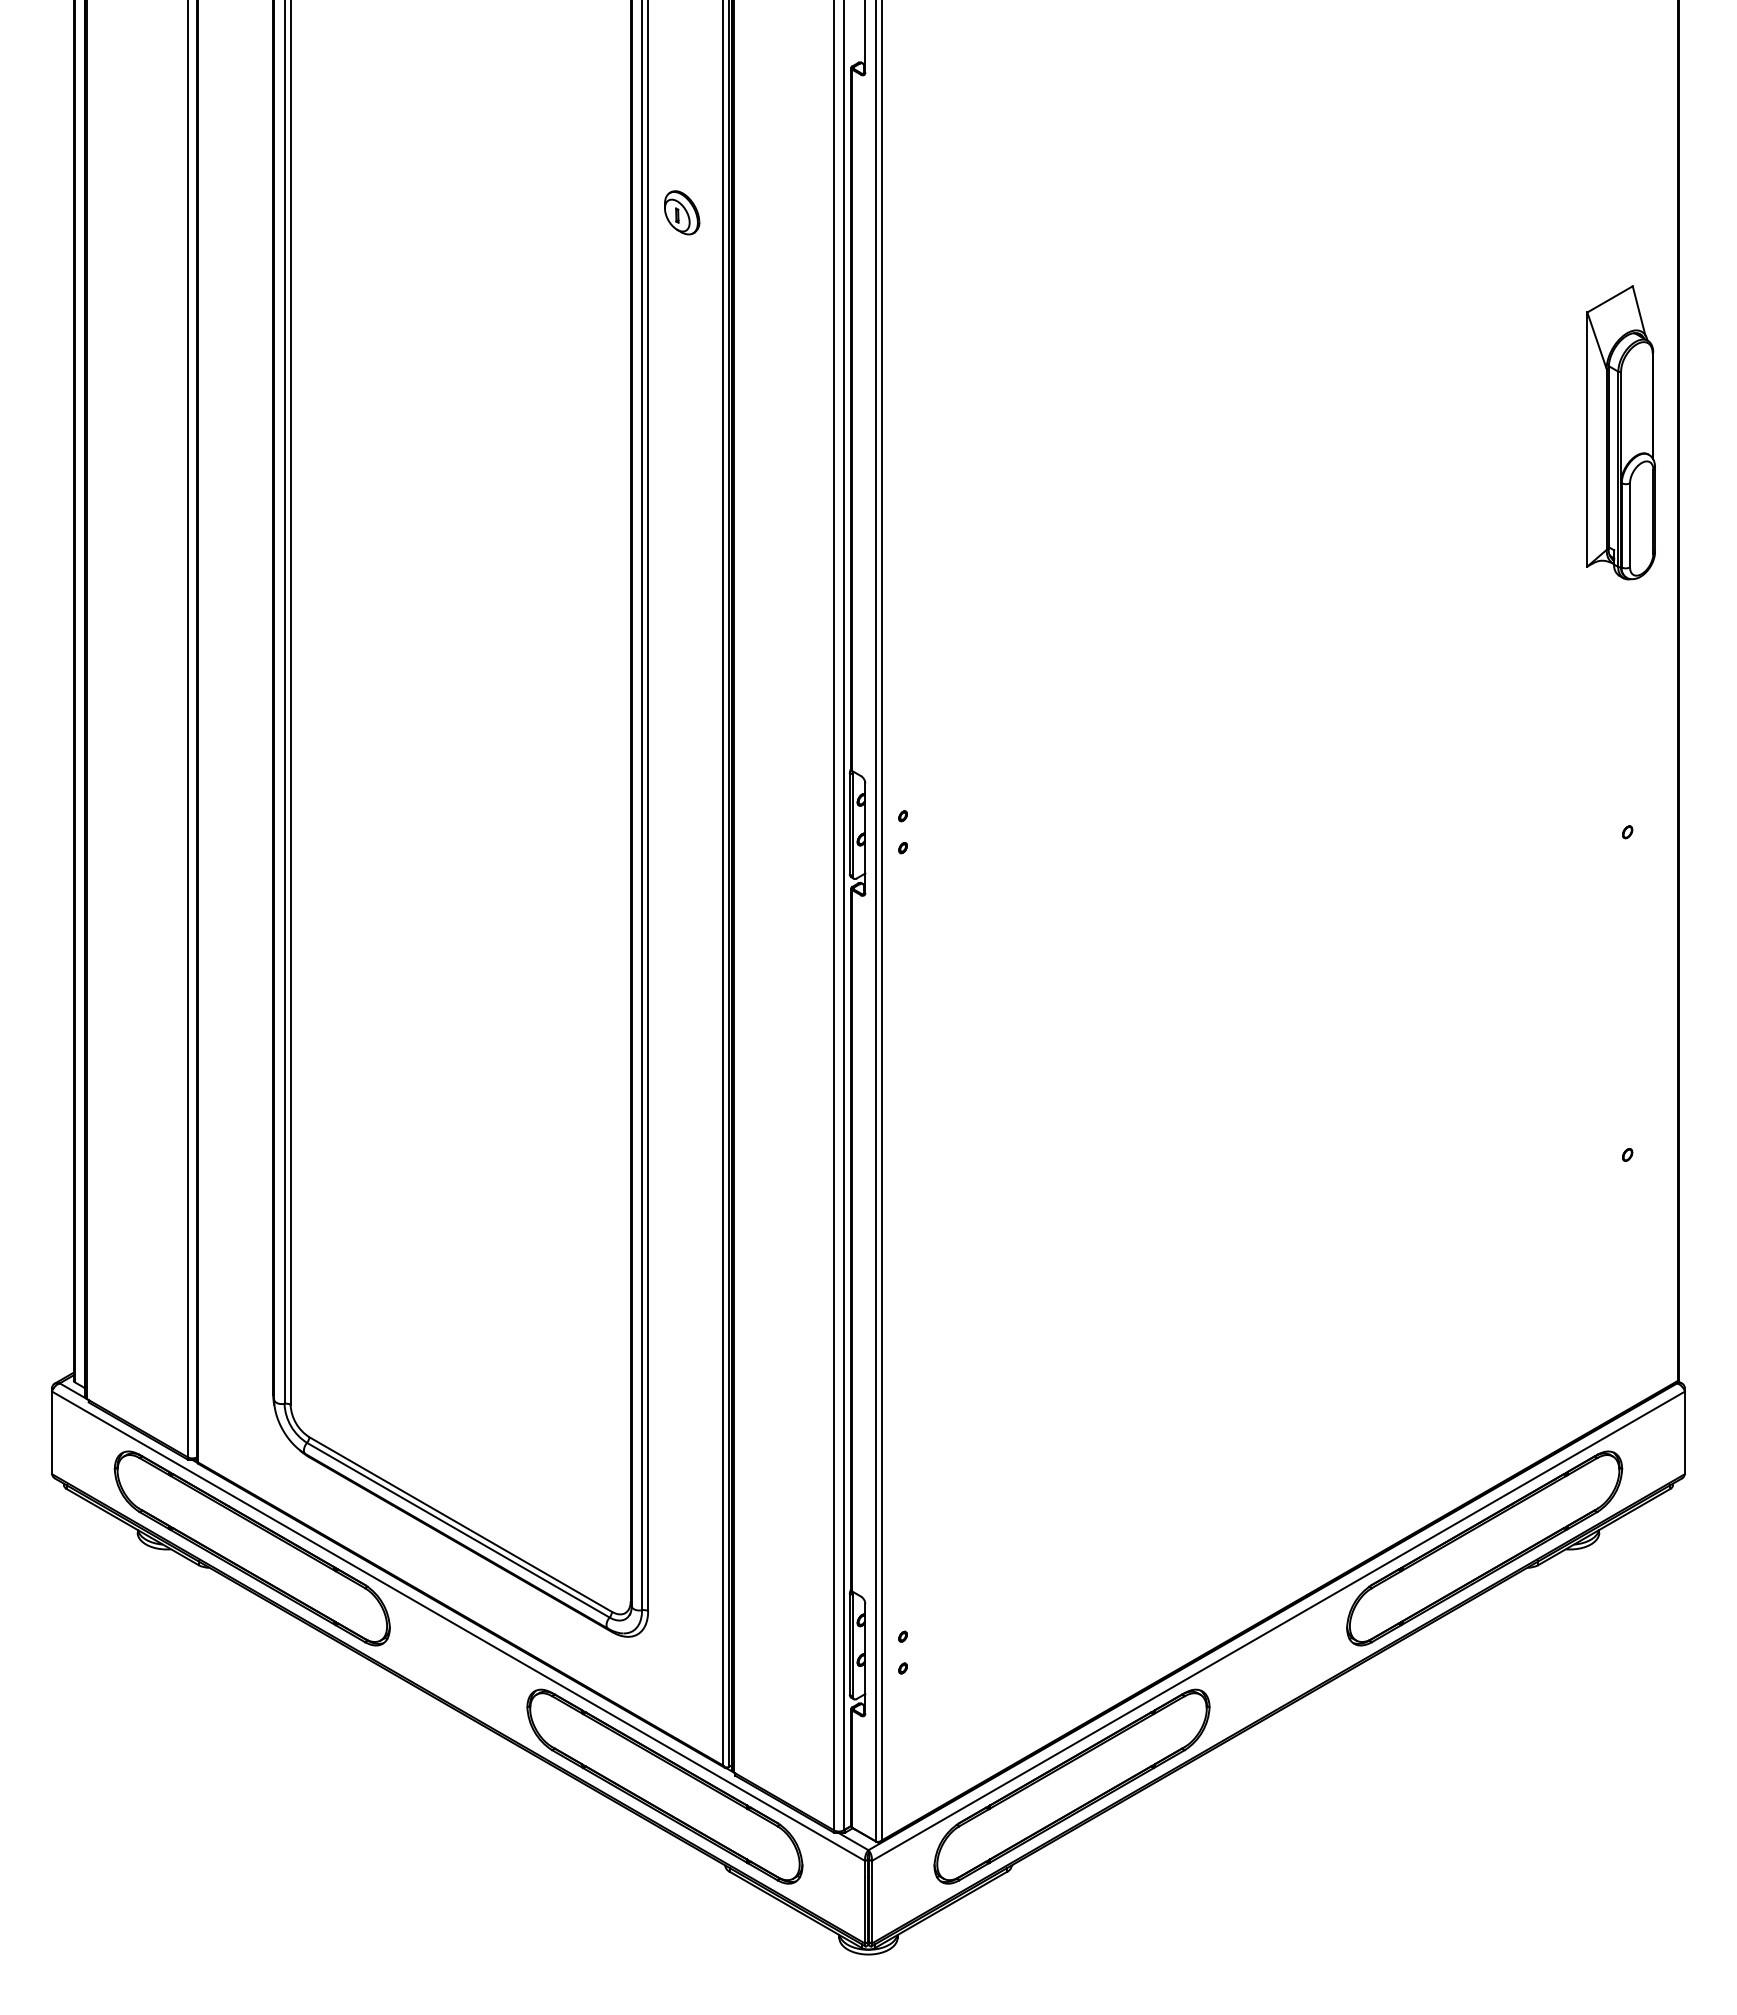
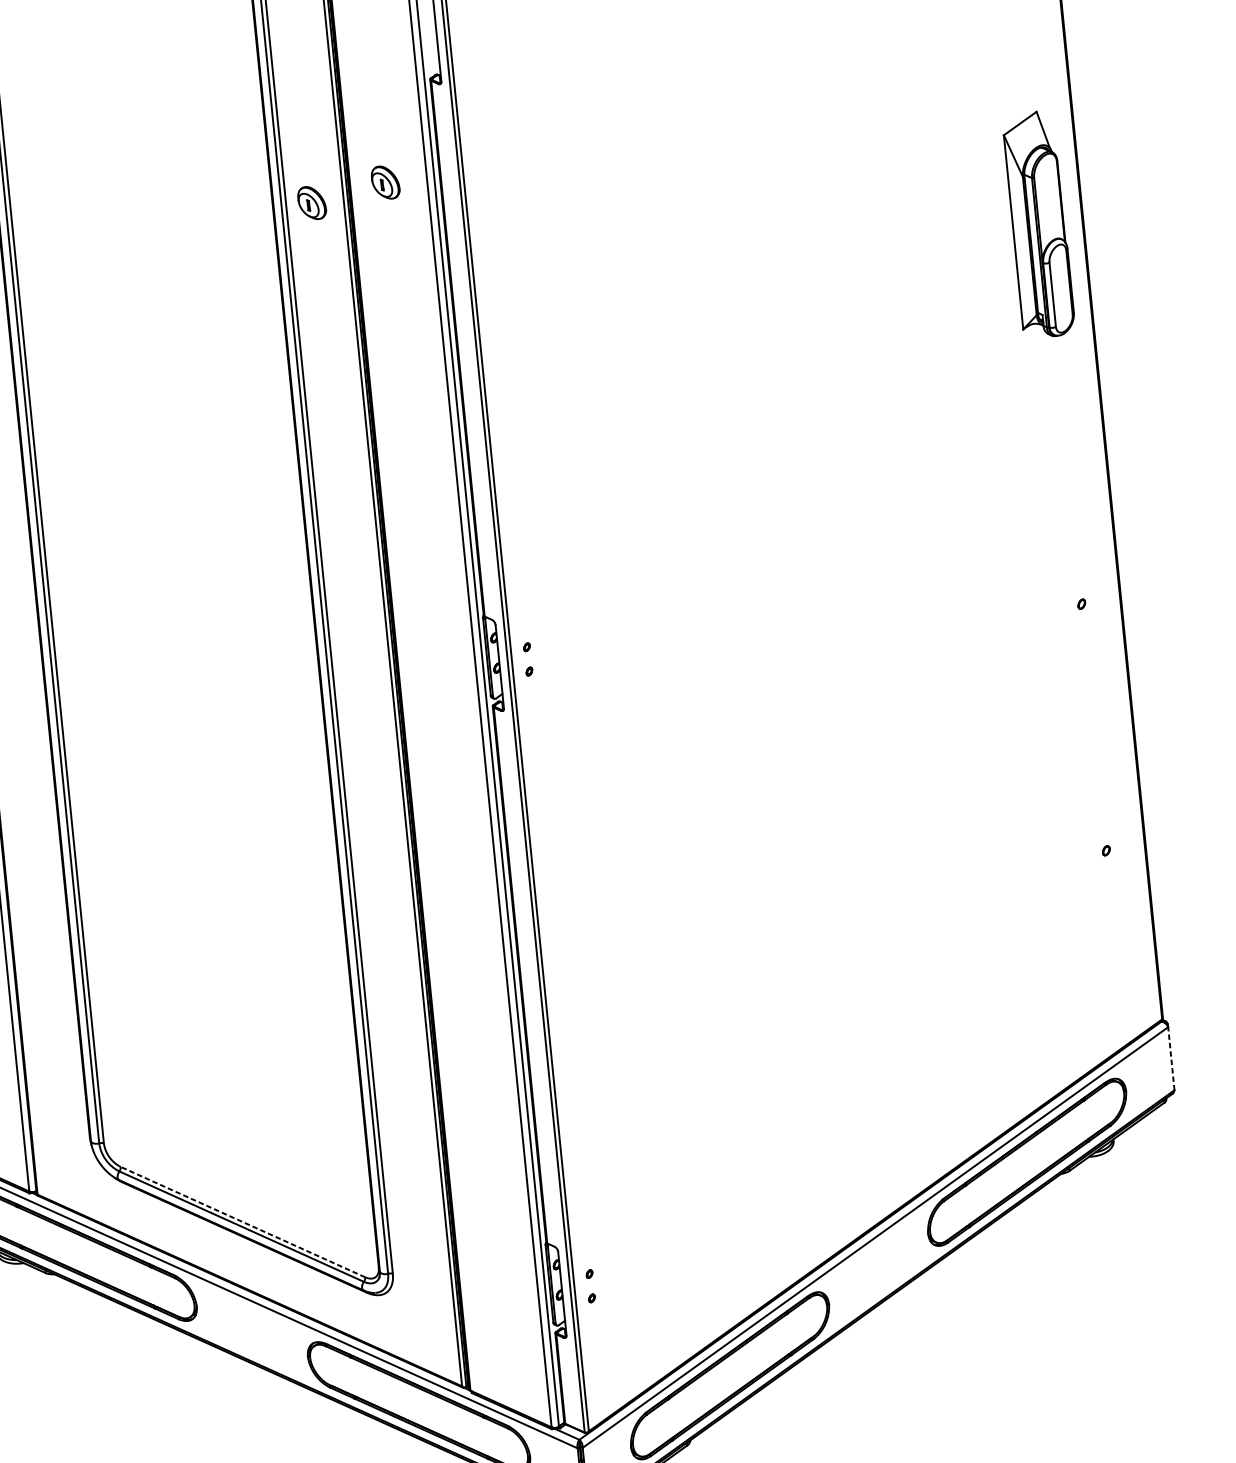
part: (780, 195) -> (385, 182), added
part: (1620, 432) -> (1038, 224), moved
line: (1684, 1432) -> (1170, 1058), solid -> dashed
line: (460, 1524) -> (242, 1222), solid -> dashed

